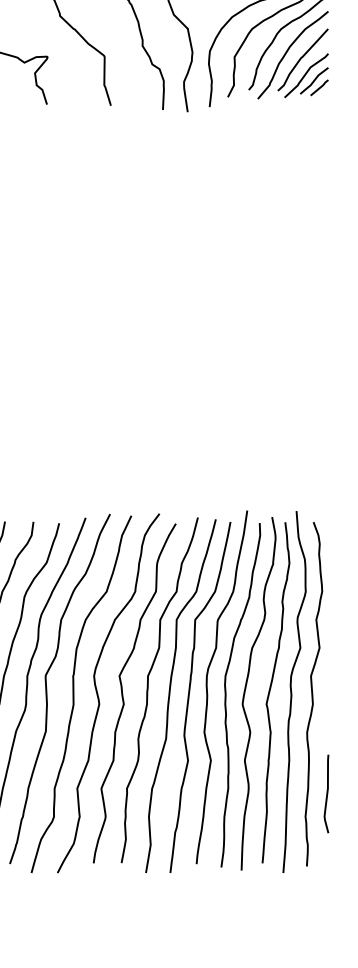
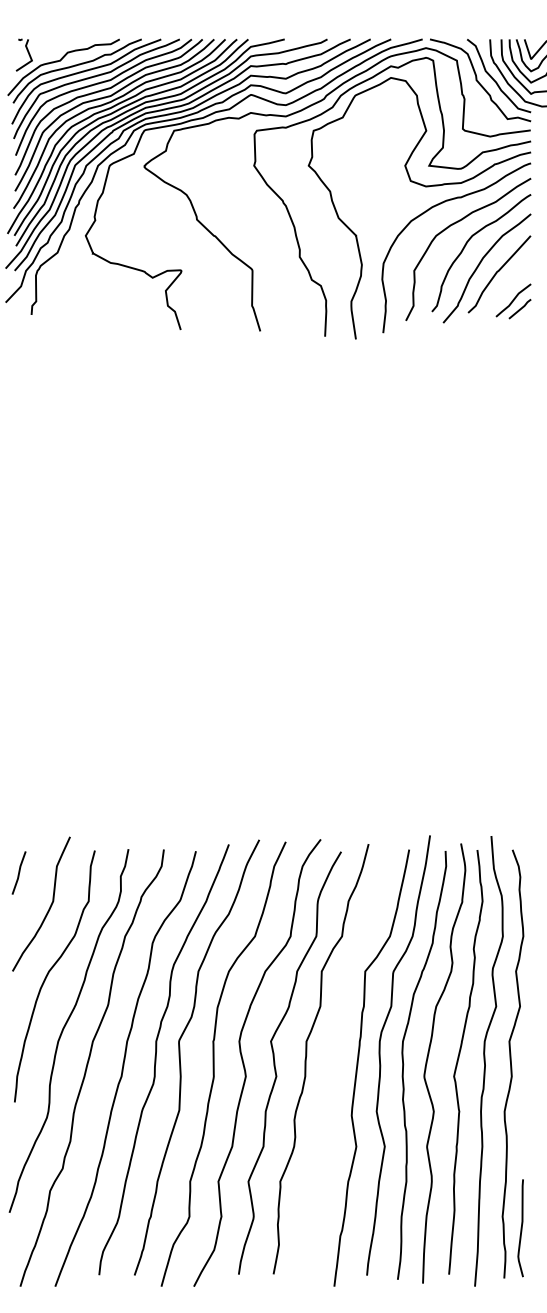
curve: (306, 74) -> (503, 292), removed
curve: (170, 693) -> (334, 1063), removed
curve: (326, 794) -> (520, 1228), moved

